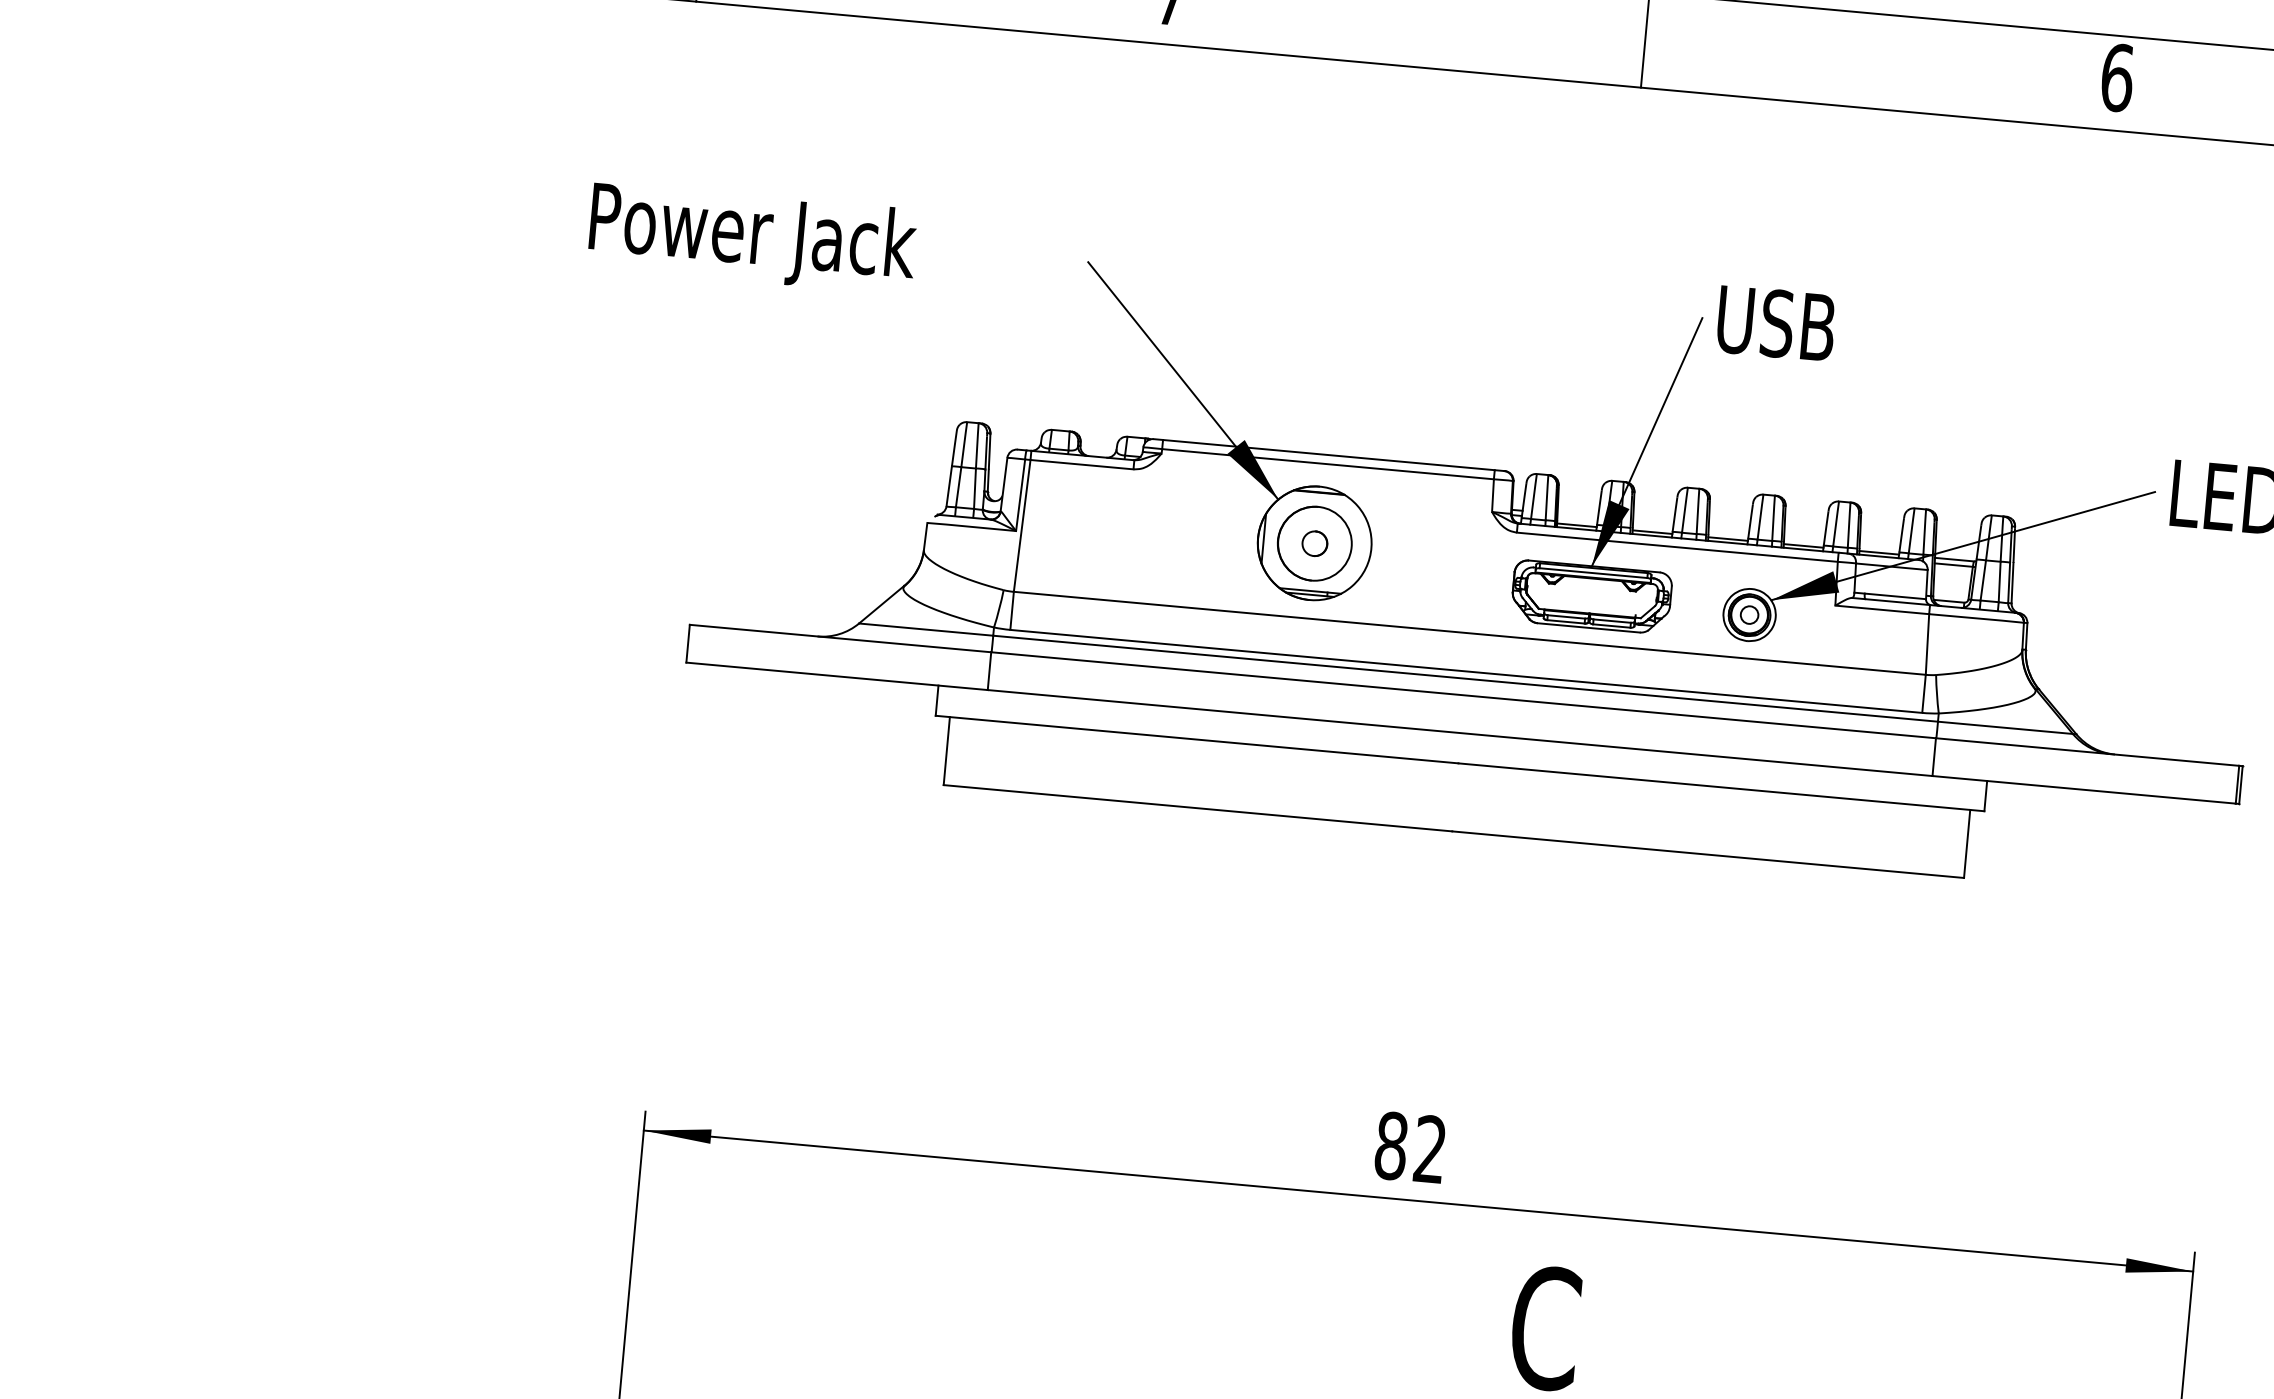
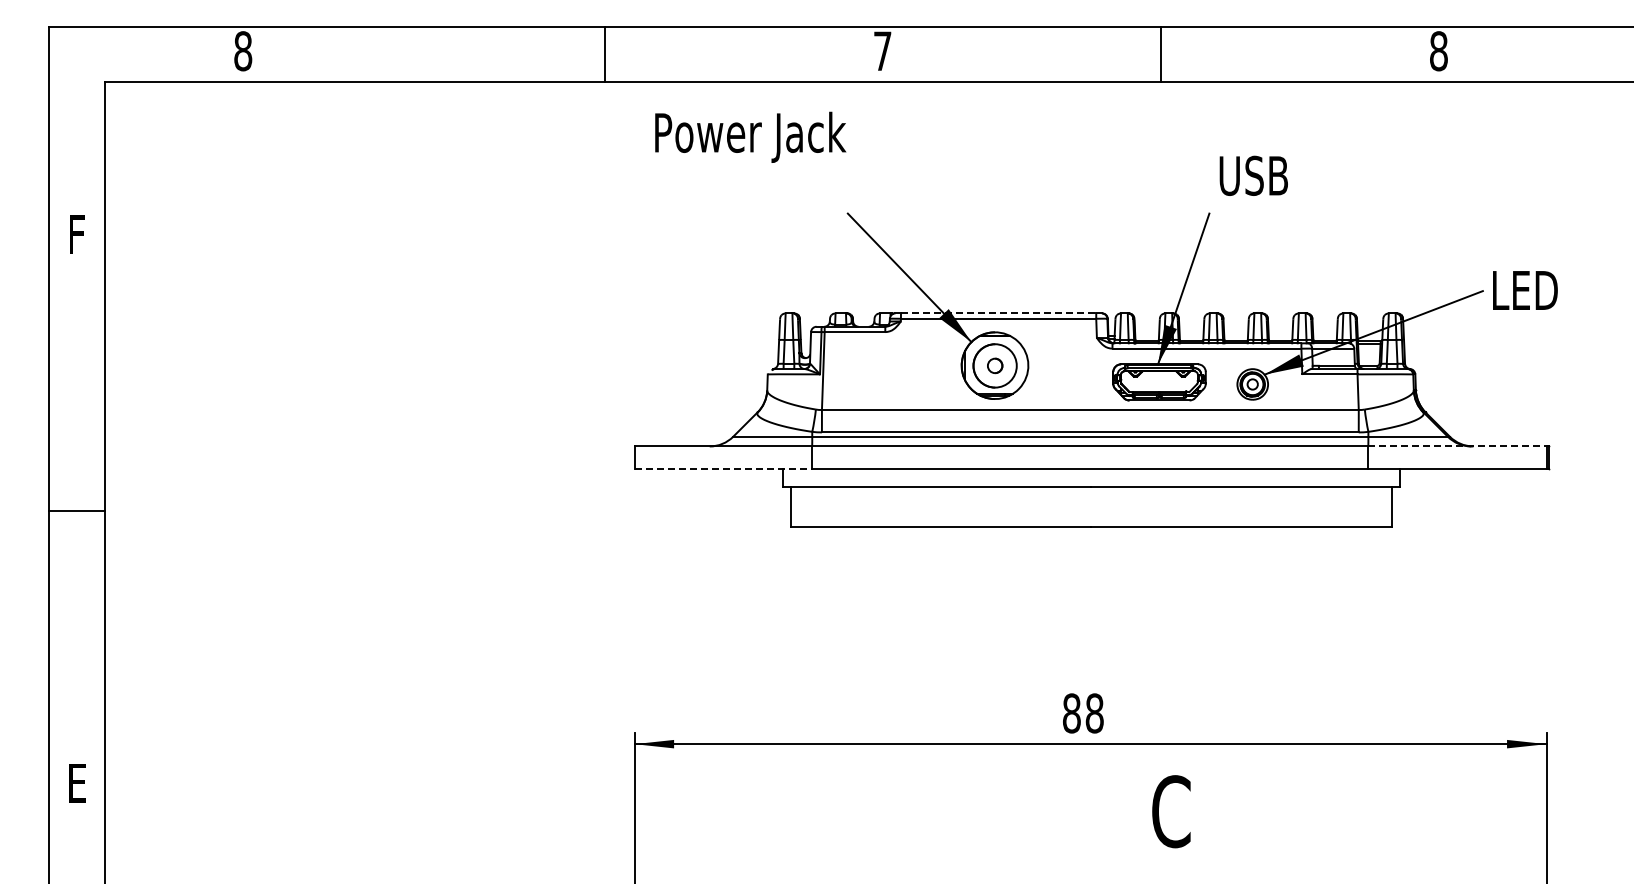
text: (2118, 78) -> (1439, 51), 6 -> 8
text: (752, 236) -> (750, 136), moved
text: (1775, 322) -> (1253, 175), moved
line: (1328, 455) -> (998, 313), solid -> dashed
line: (837, 675) -> (723, 468), solid -> dashed
line: (2087, 752) -> (1457, 446), solid -> dashed
text: (1429, 1149) -> (1094, 713), 82 -> 88

